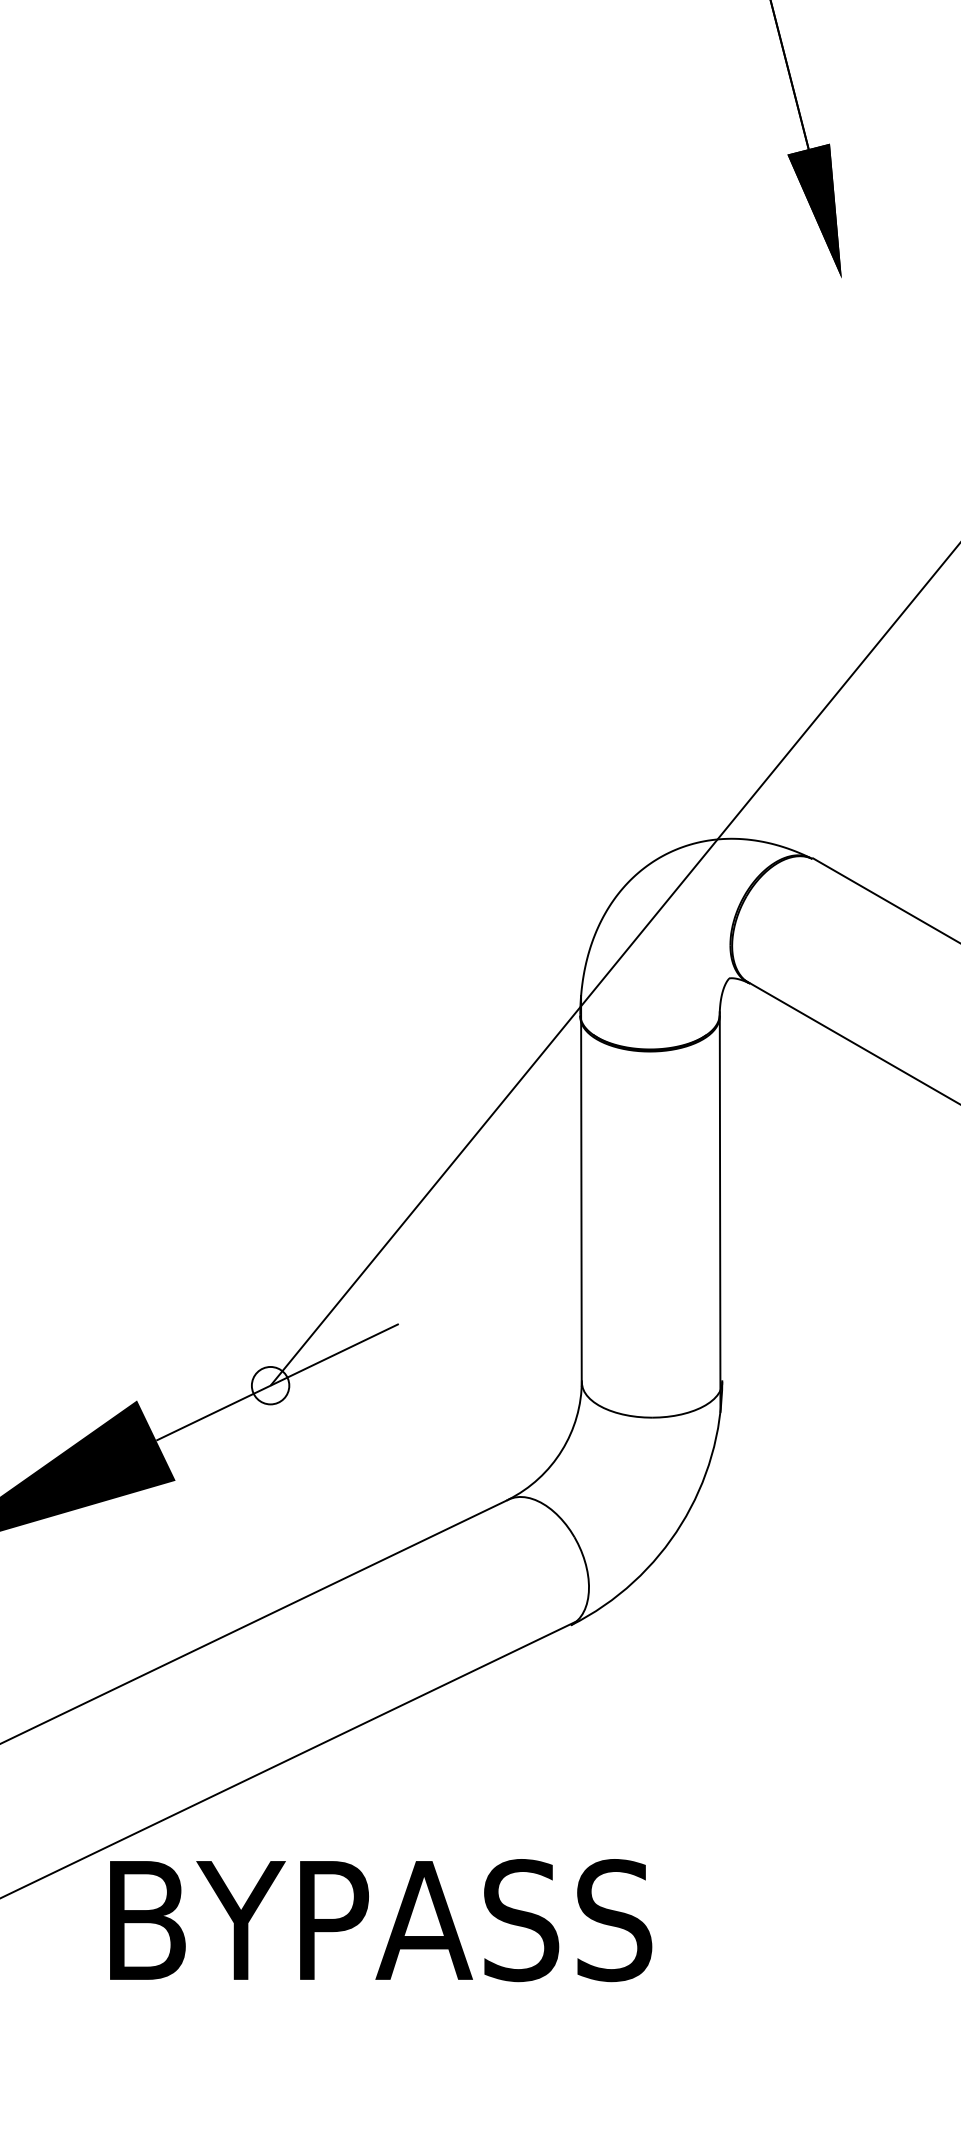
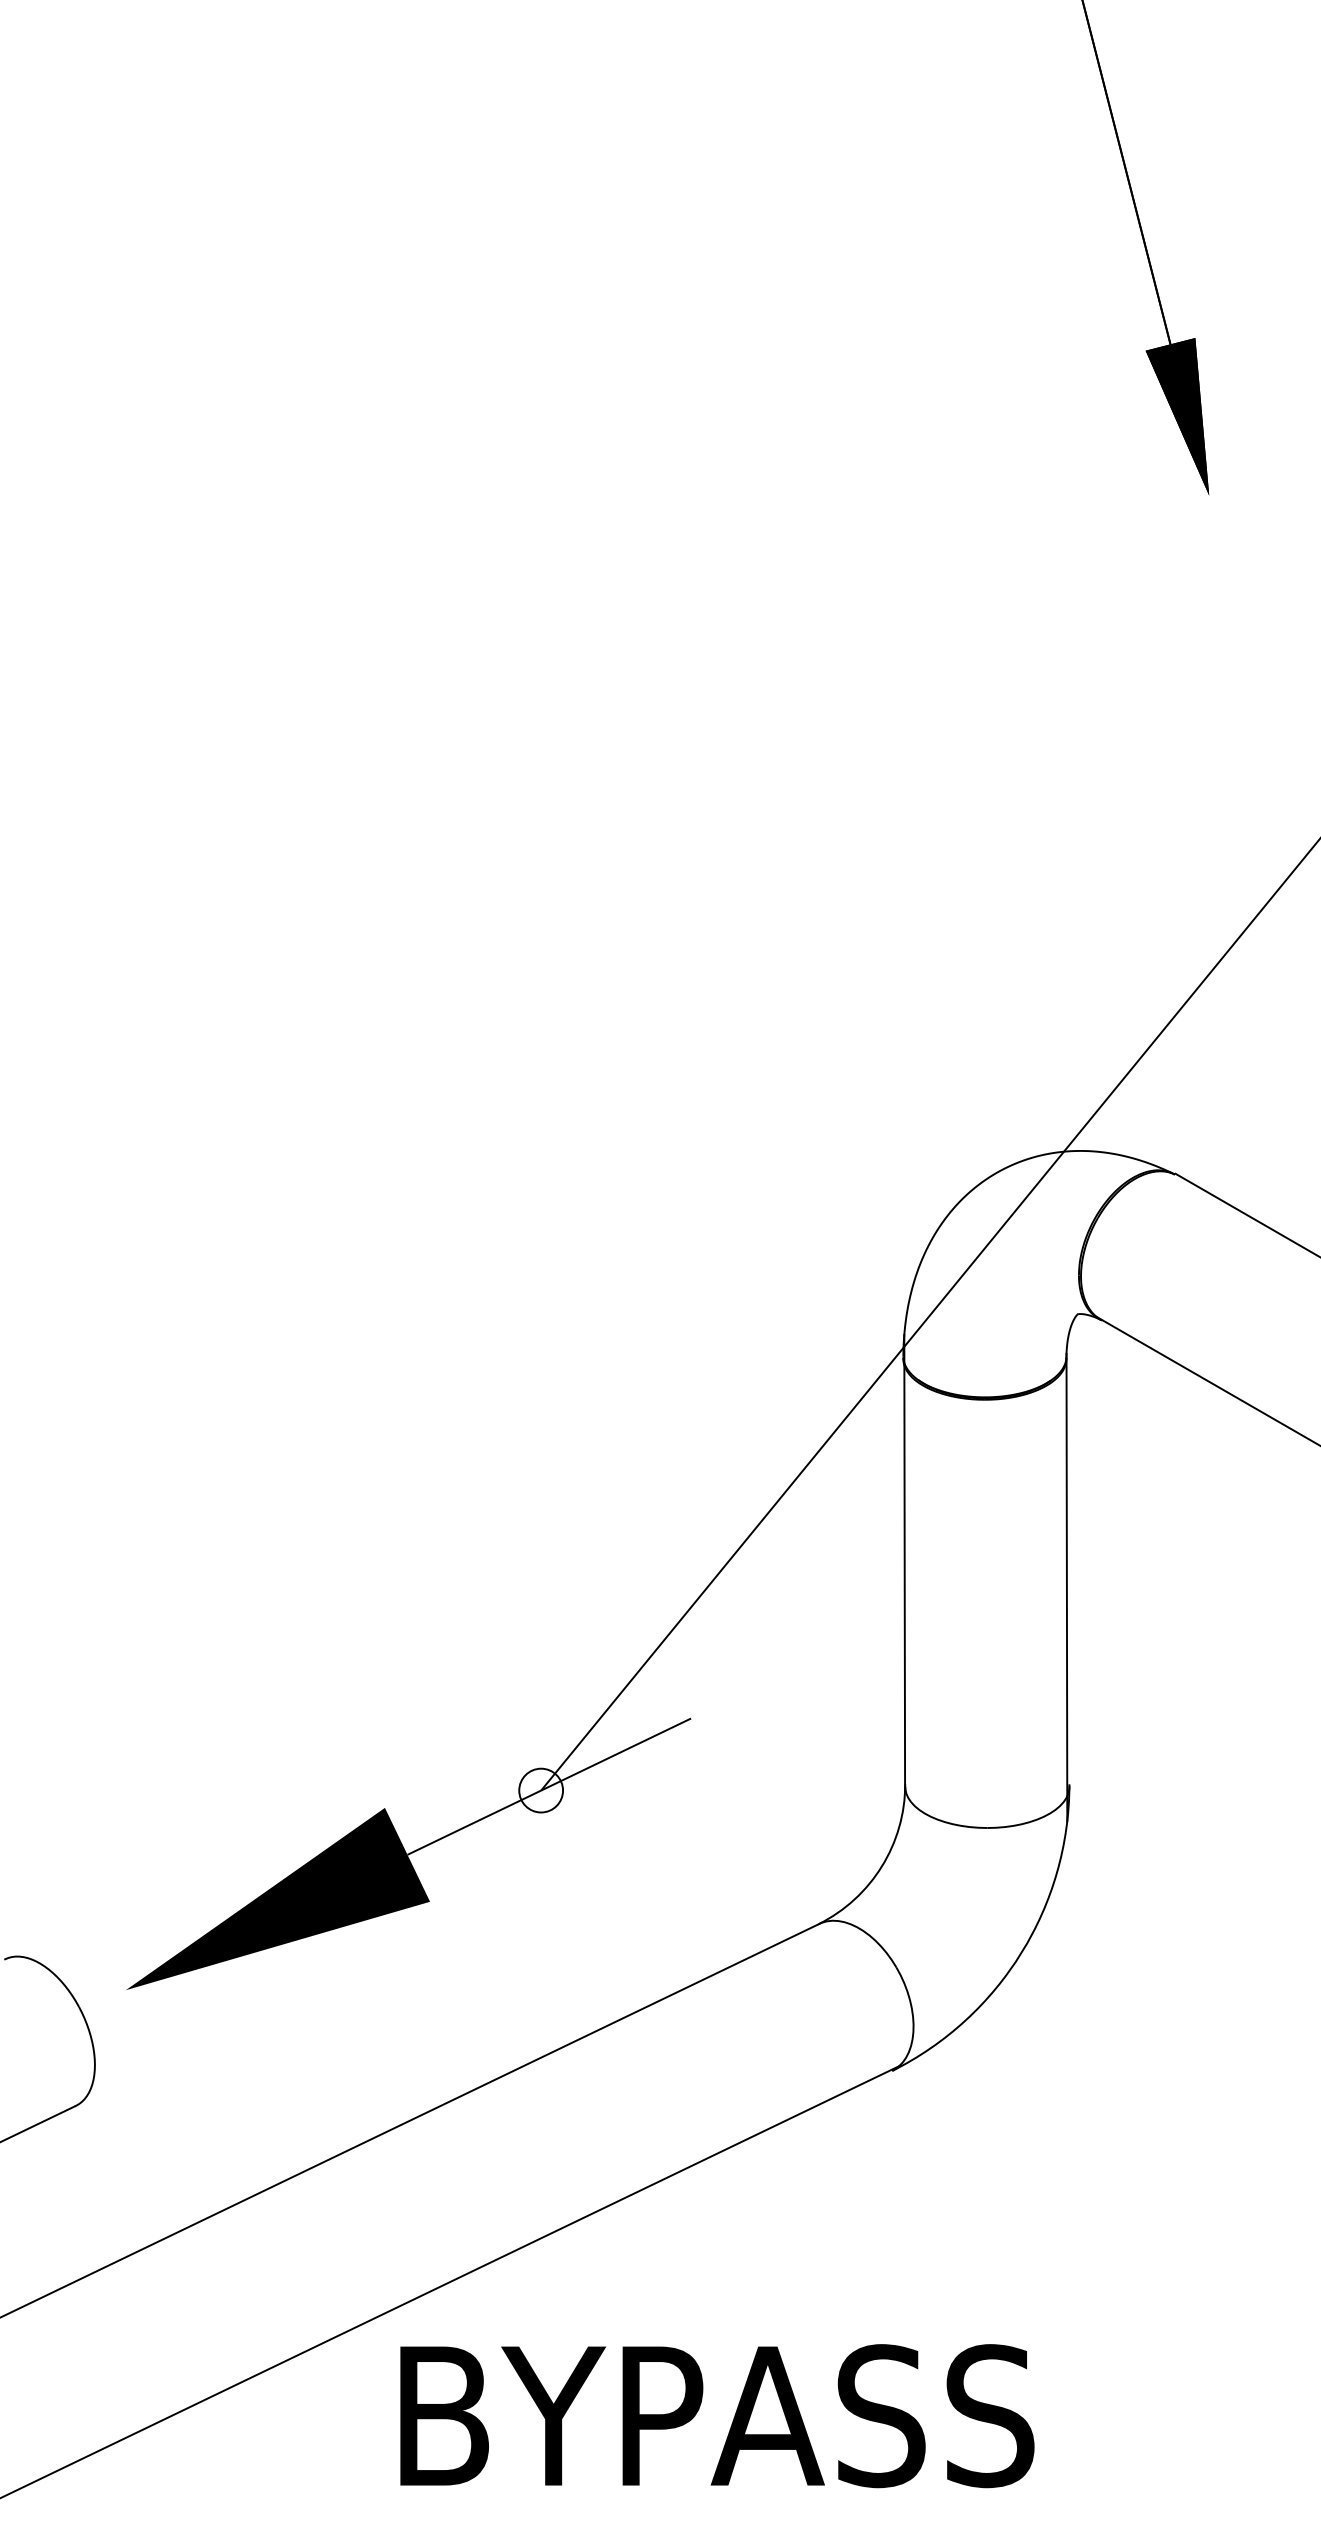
text: (381, 1920) -> (717, 2416), moved

